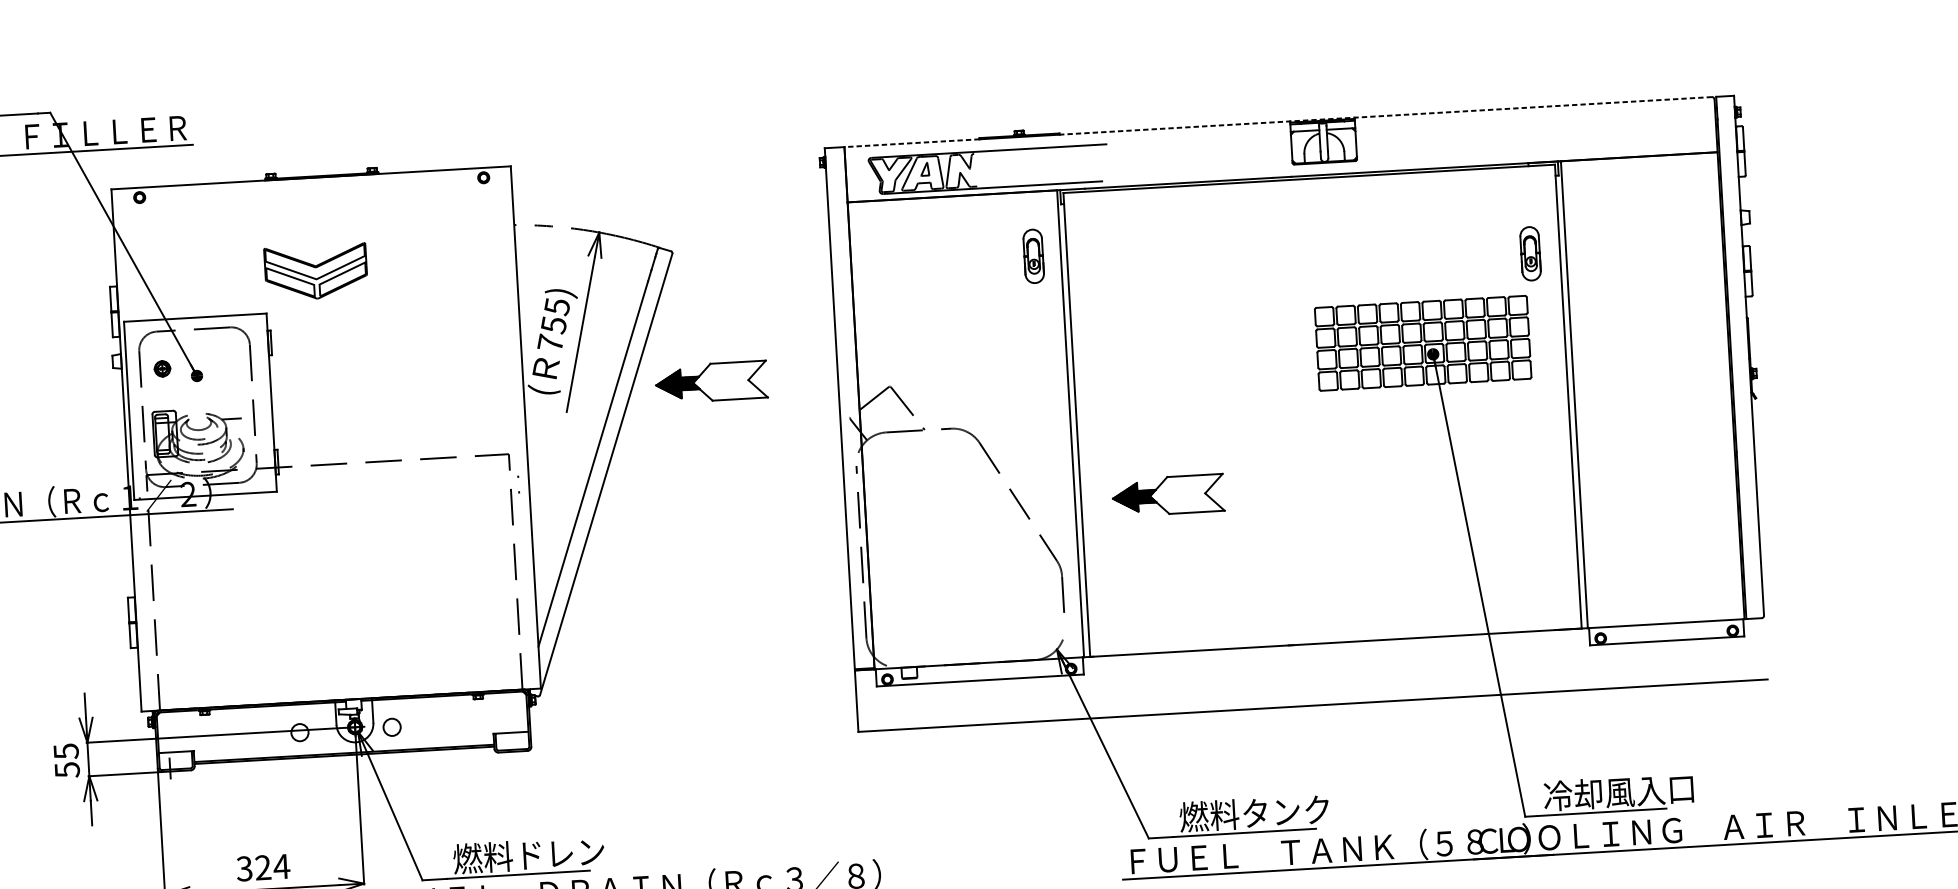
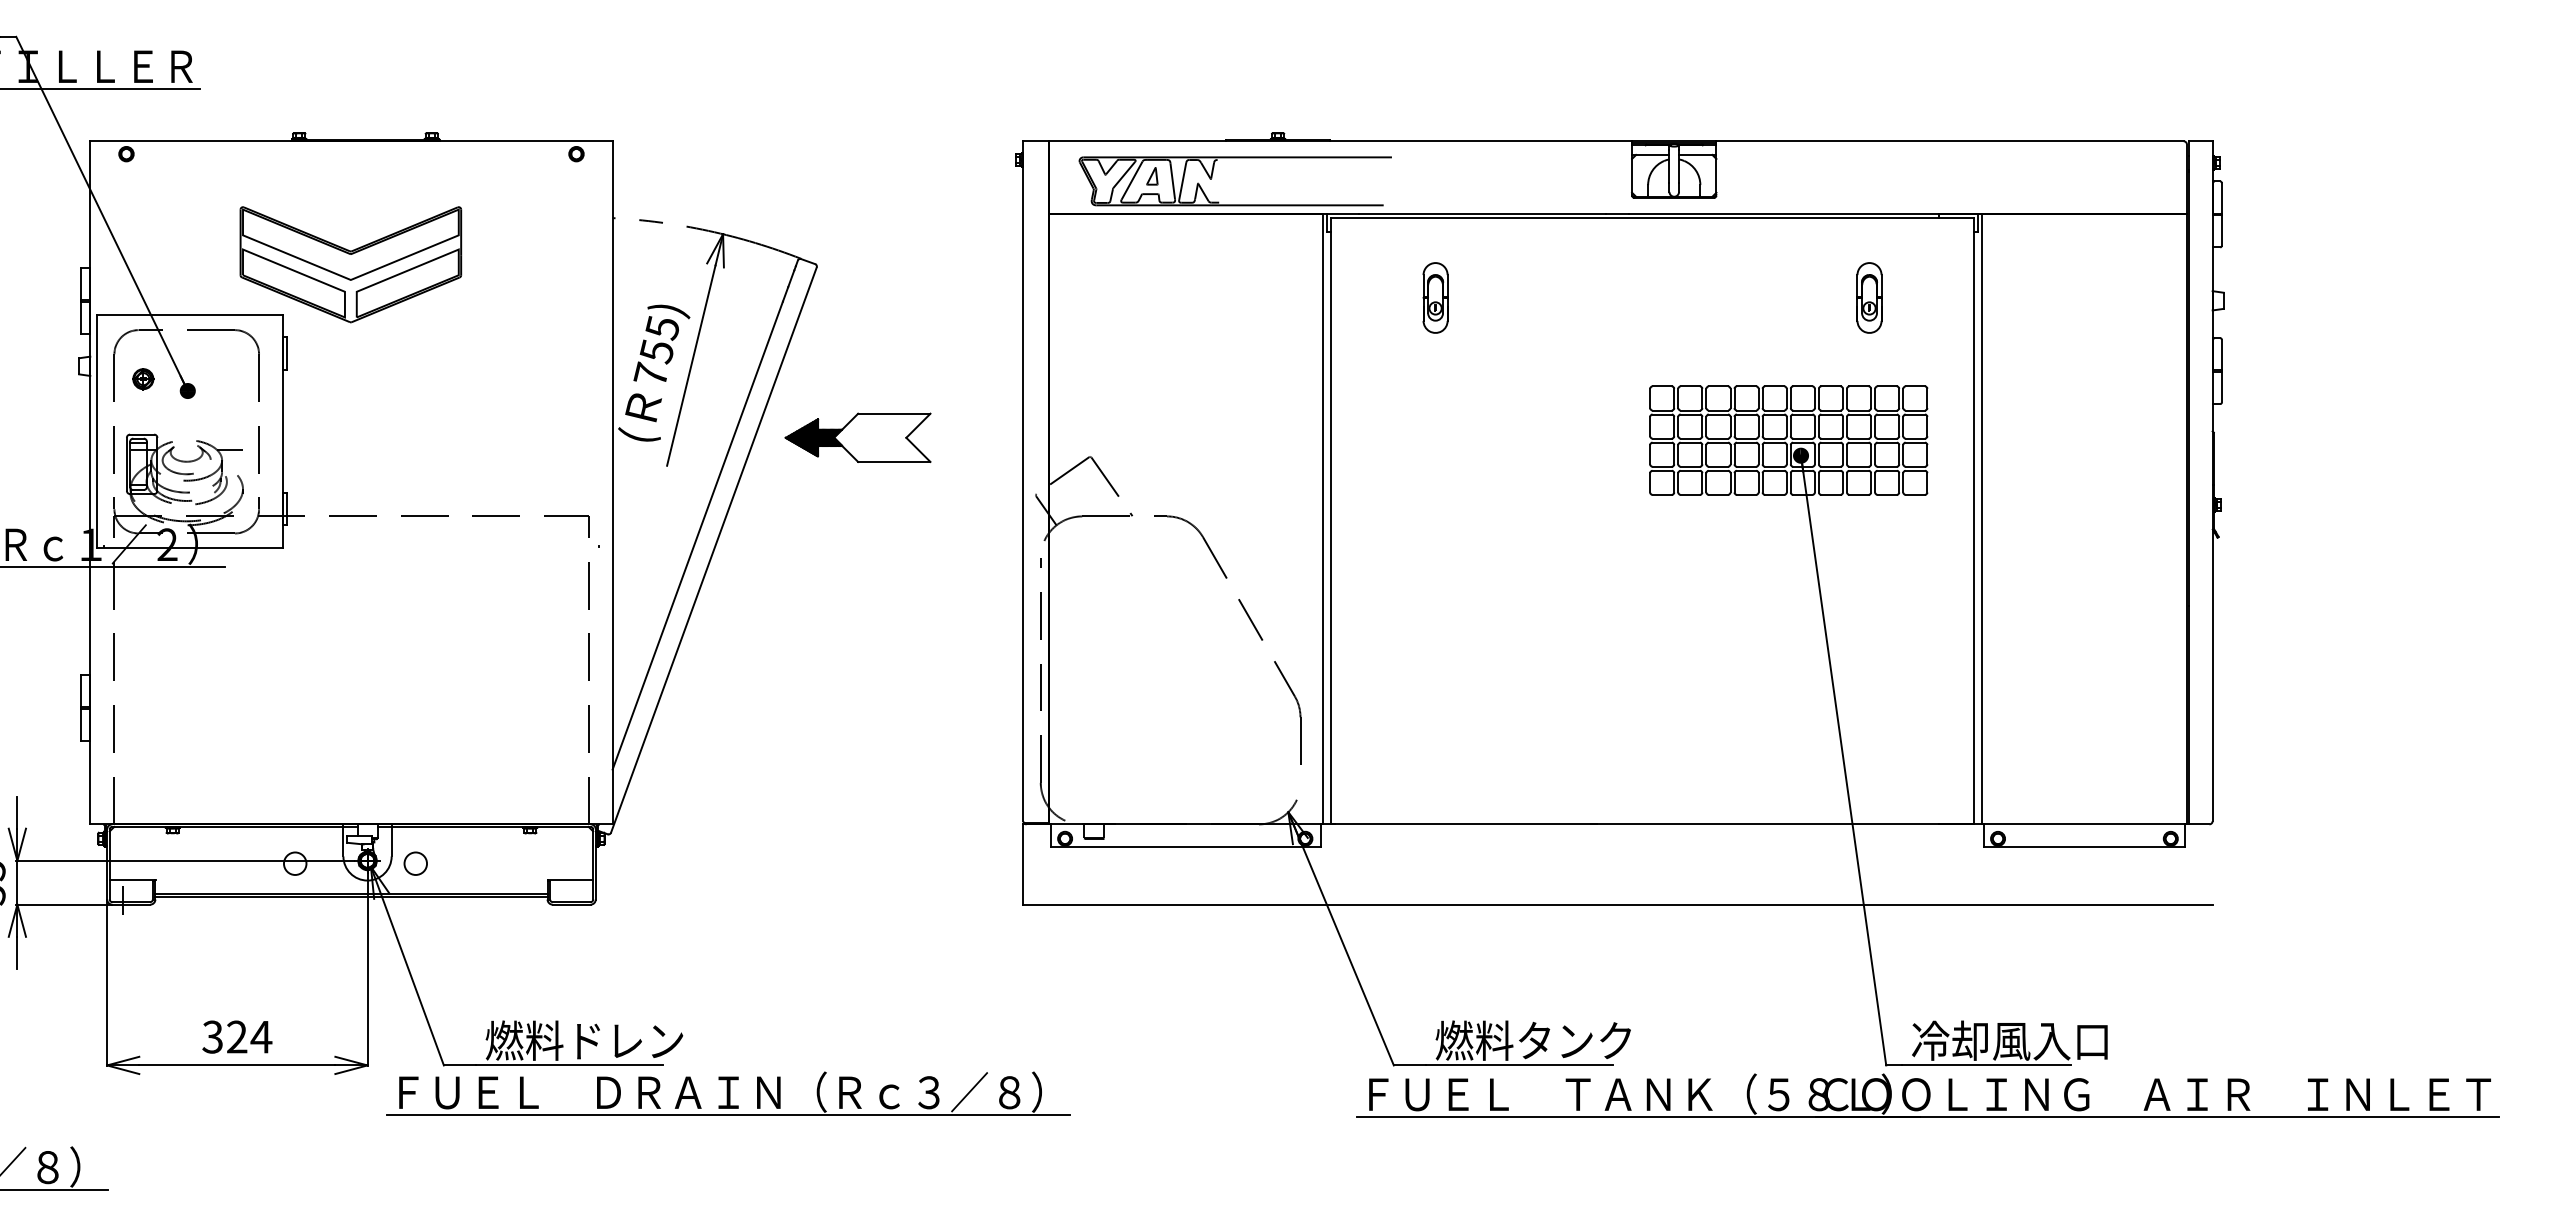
line: (1386, 116) -> (1757, 141), dashed -> solid
line: (911, 143) -> (1136, 141), dashed -> solid
part: (1530, 253) -> (1869, 297), moved
part: (1033, 256) -> (1435, 297), moved
part: (315, 272) -> (350, 264), size x1.67
part: (1167, 495) -> (1444, 619), removed

